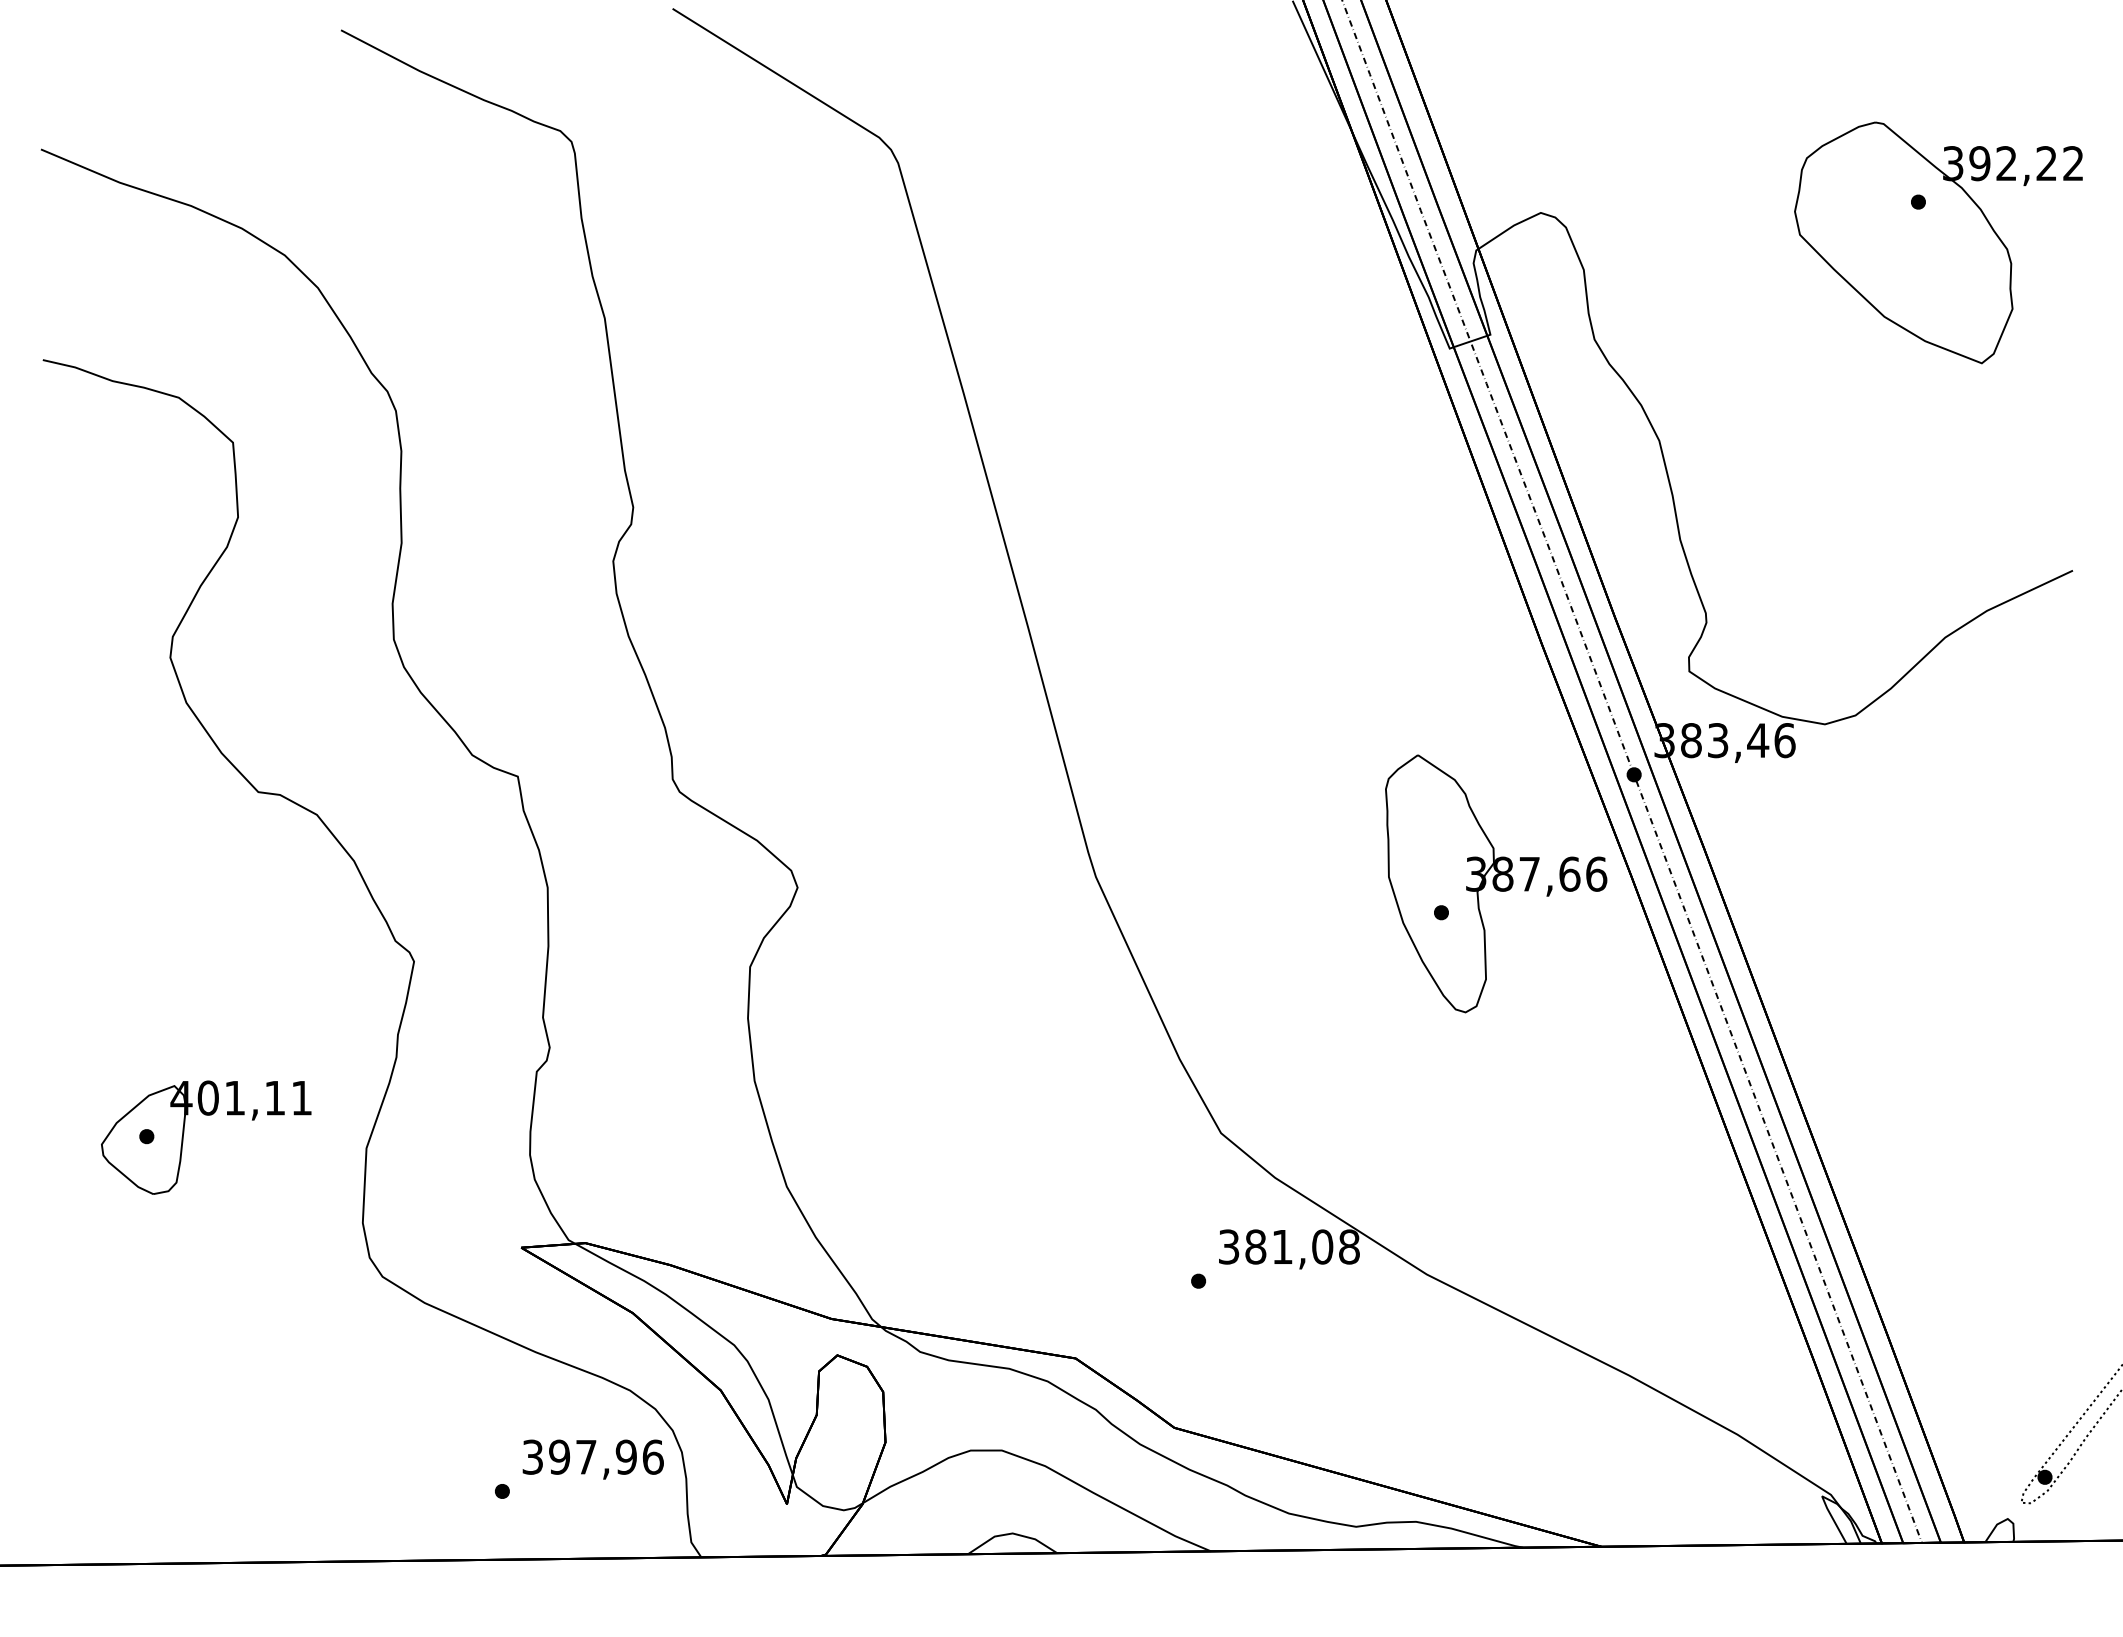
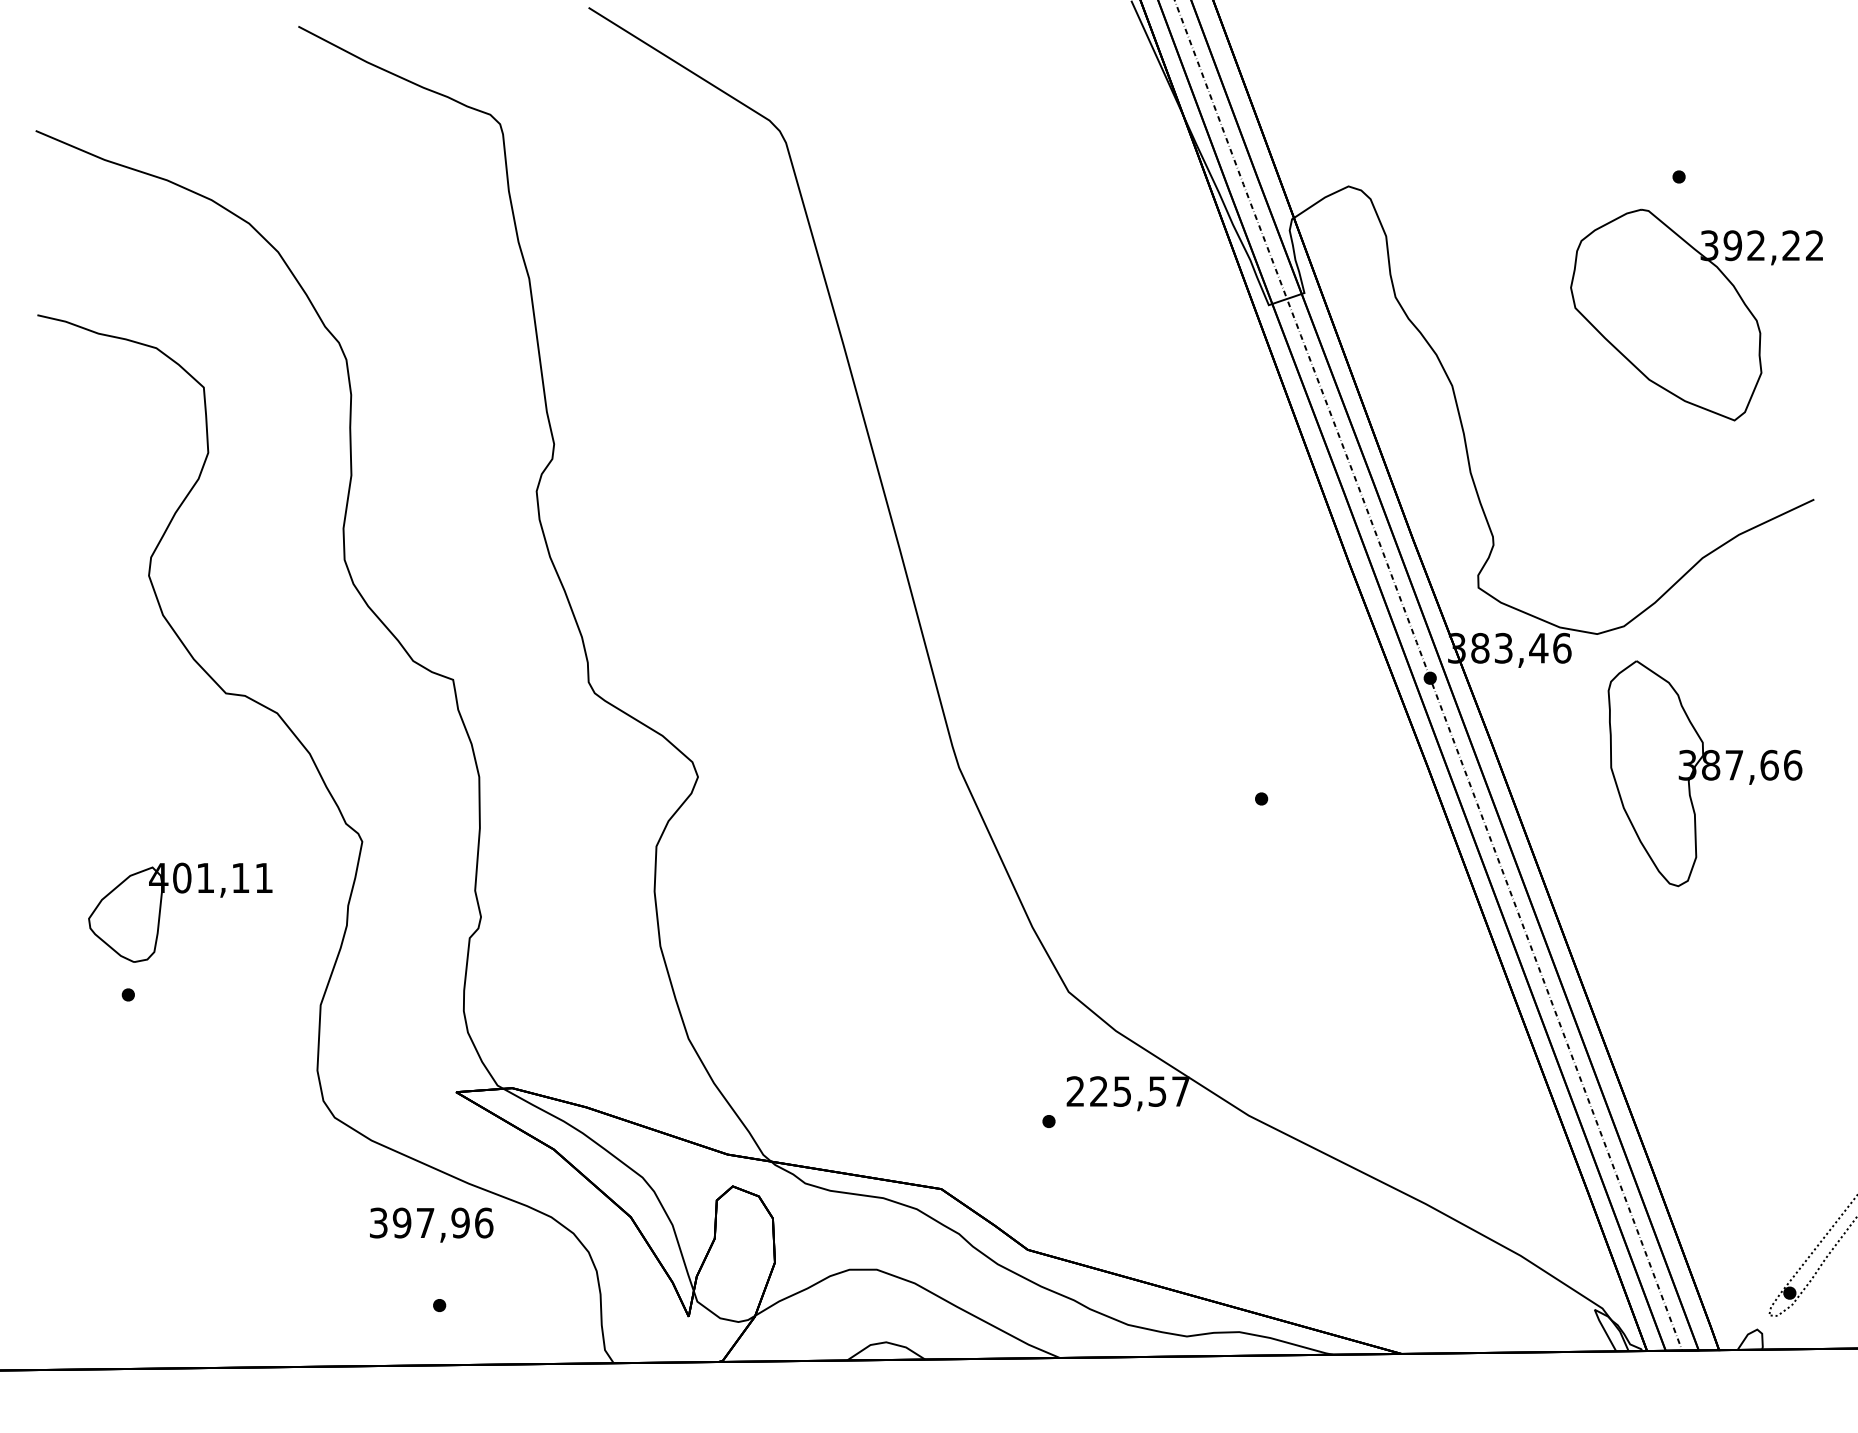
part: (1938, 242) -> (1696, 314), moved
part: (1496, 883) -> (1705, 773), moved
part: (206, 1115) -> (180, 893), moved
text: (1288, 1246) -> (1127, 1091), 381,08 -> 225,57
text: (592, 1459) -> (430, 1225), moved

